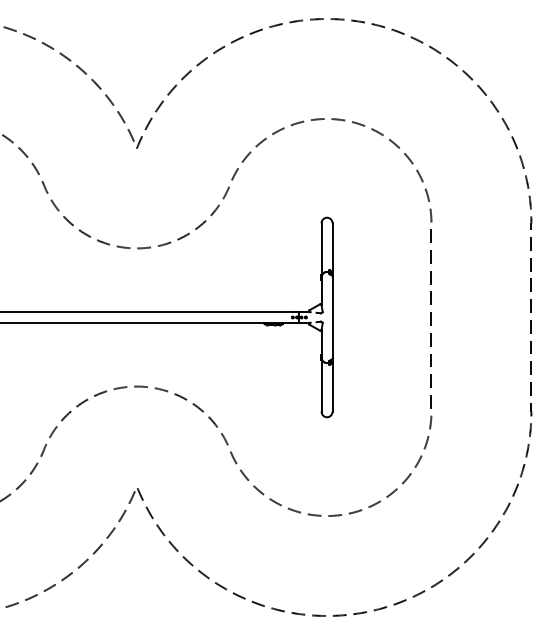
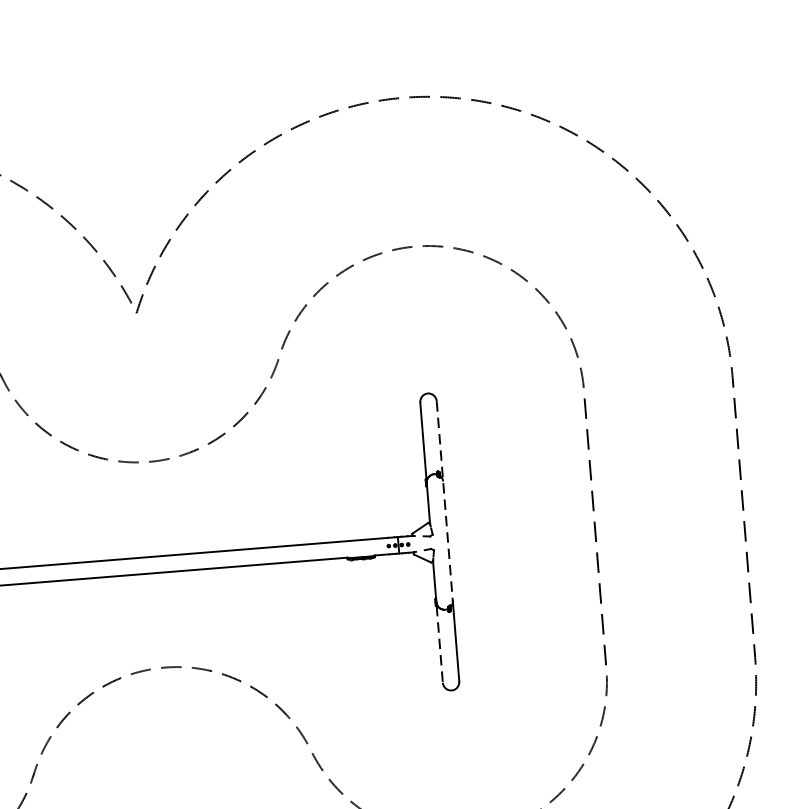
line: (332, 291) -> (444, 502), solid -> dashed
line: (321, 385) -> (439, 643), solid -> dashed

